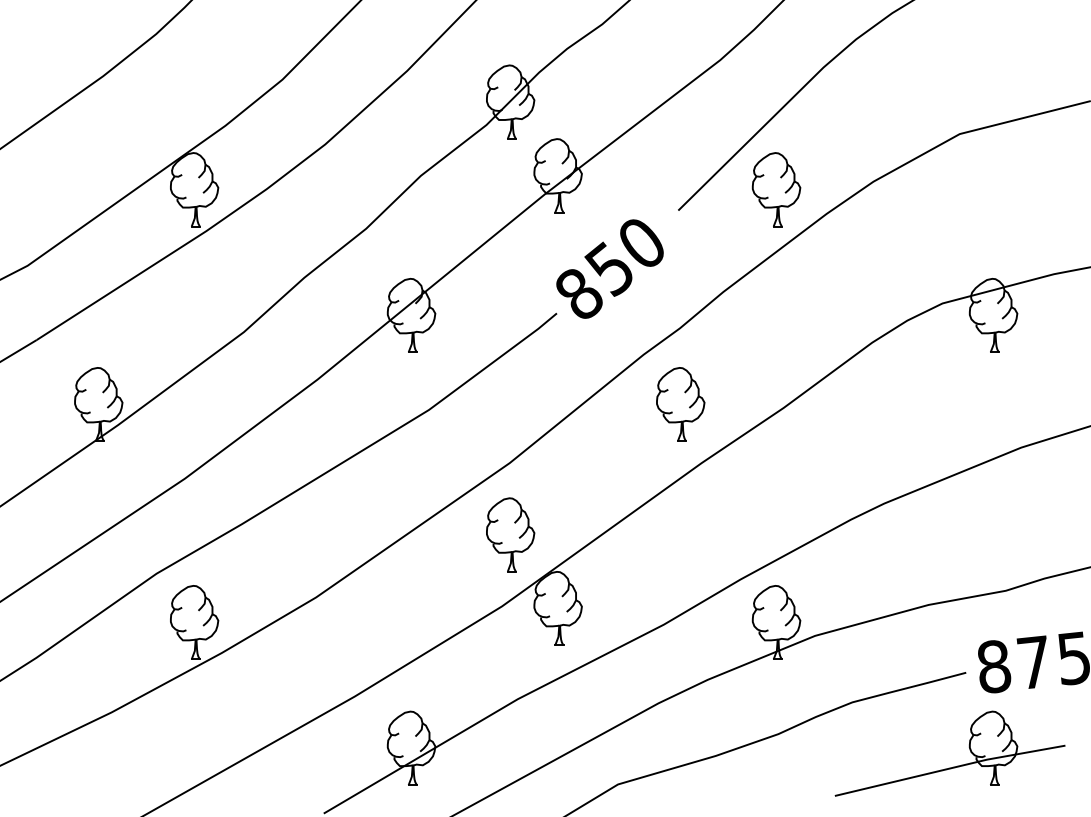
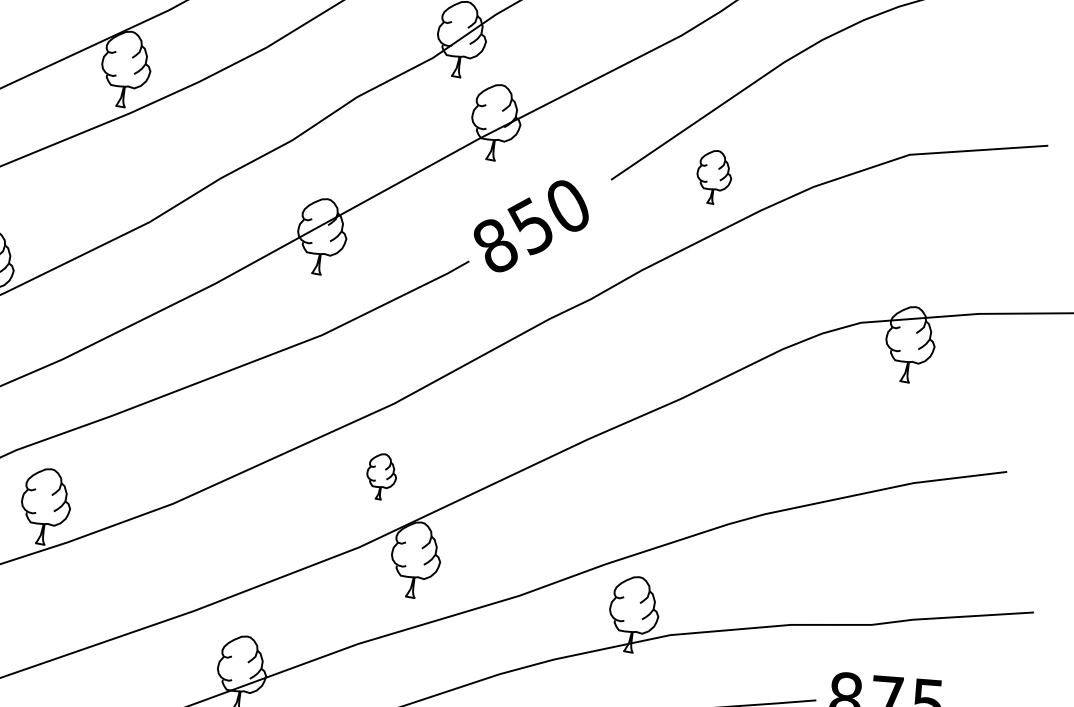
part: (776, 189) -> (714, 176), size x0.7
part: (680, 404) -> (577, 376), removed
part: (510, 534) -> (381, 476), size x0.6

